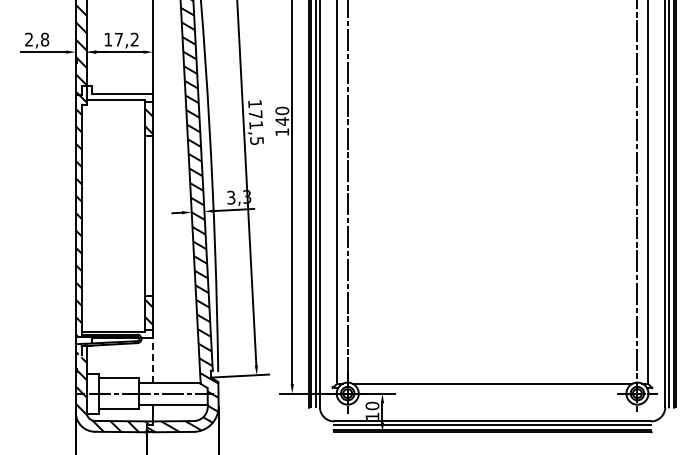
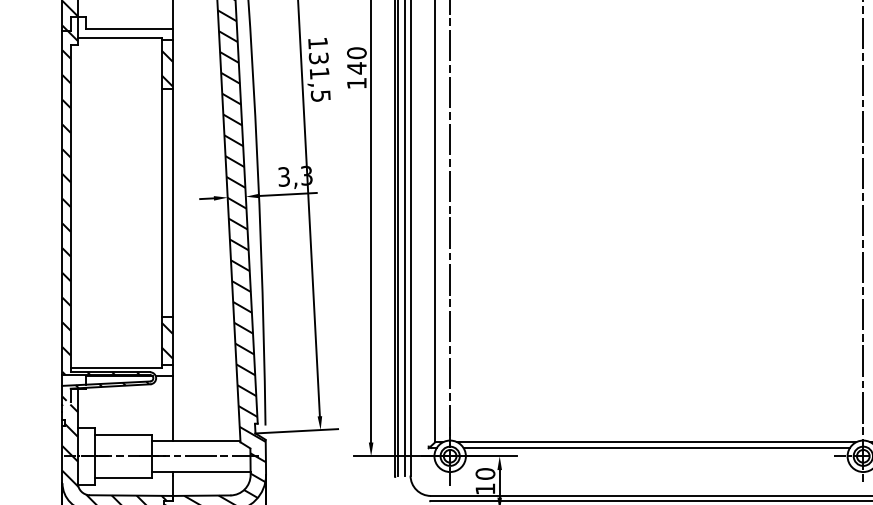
text: (255, 114) -> (318, 58), 171,5 -> 131,5
line: (153, 359) -> (173, 407), dashed -> solid
line: (492, 388) -> (656, 448), added

